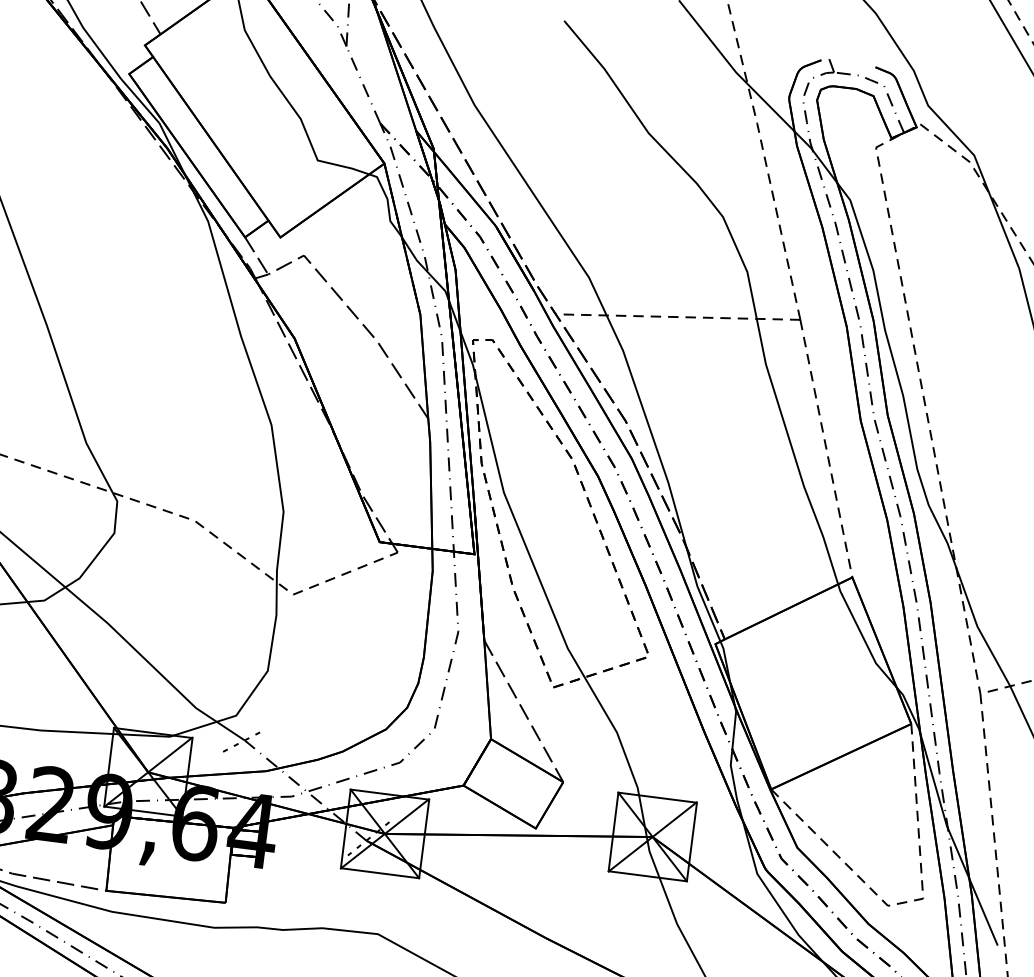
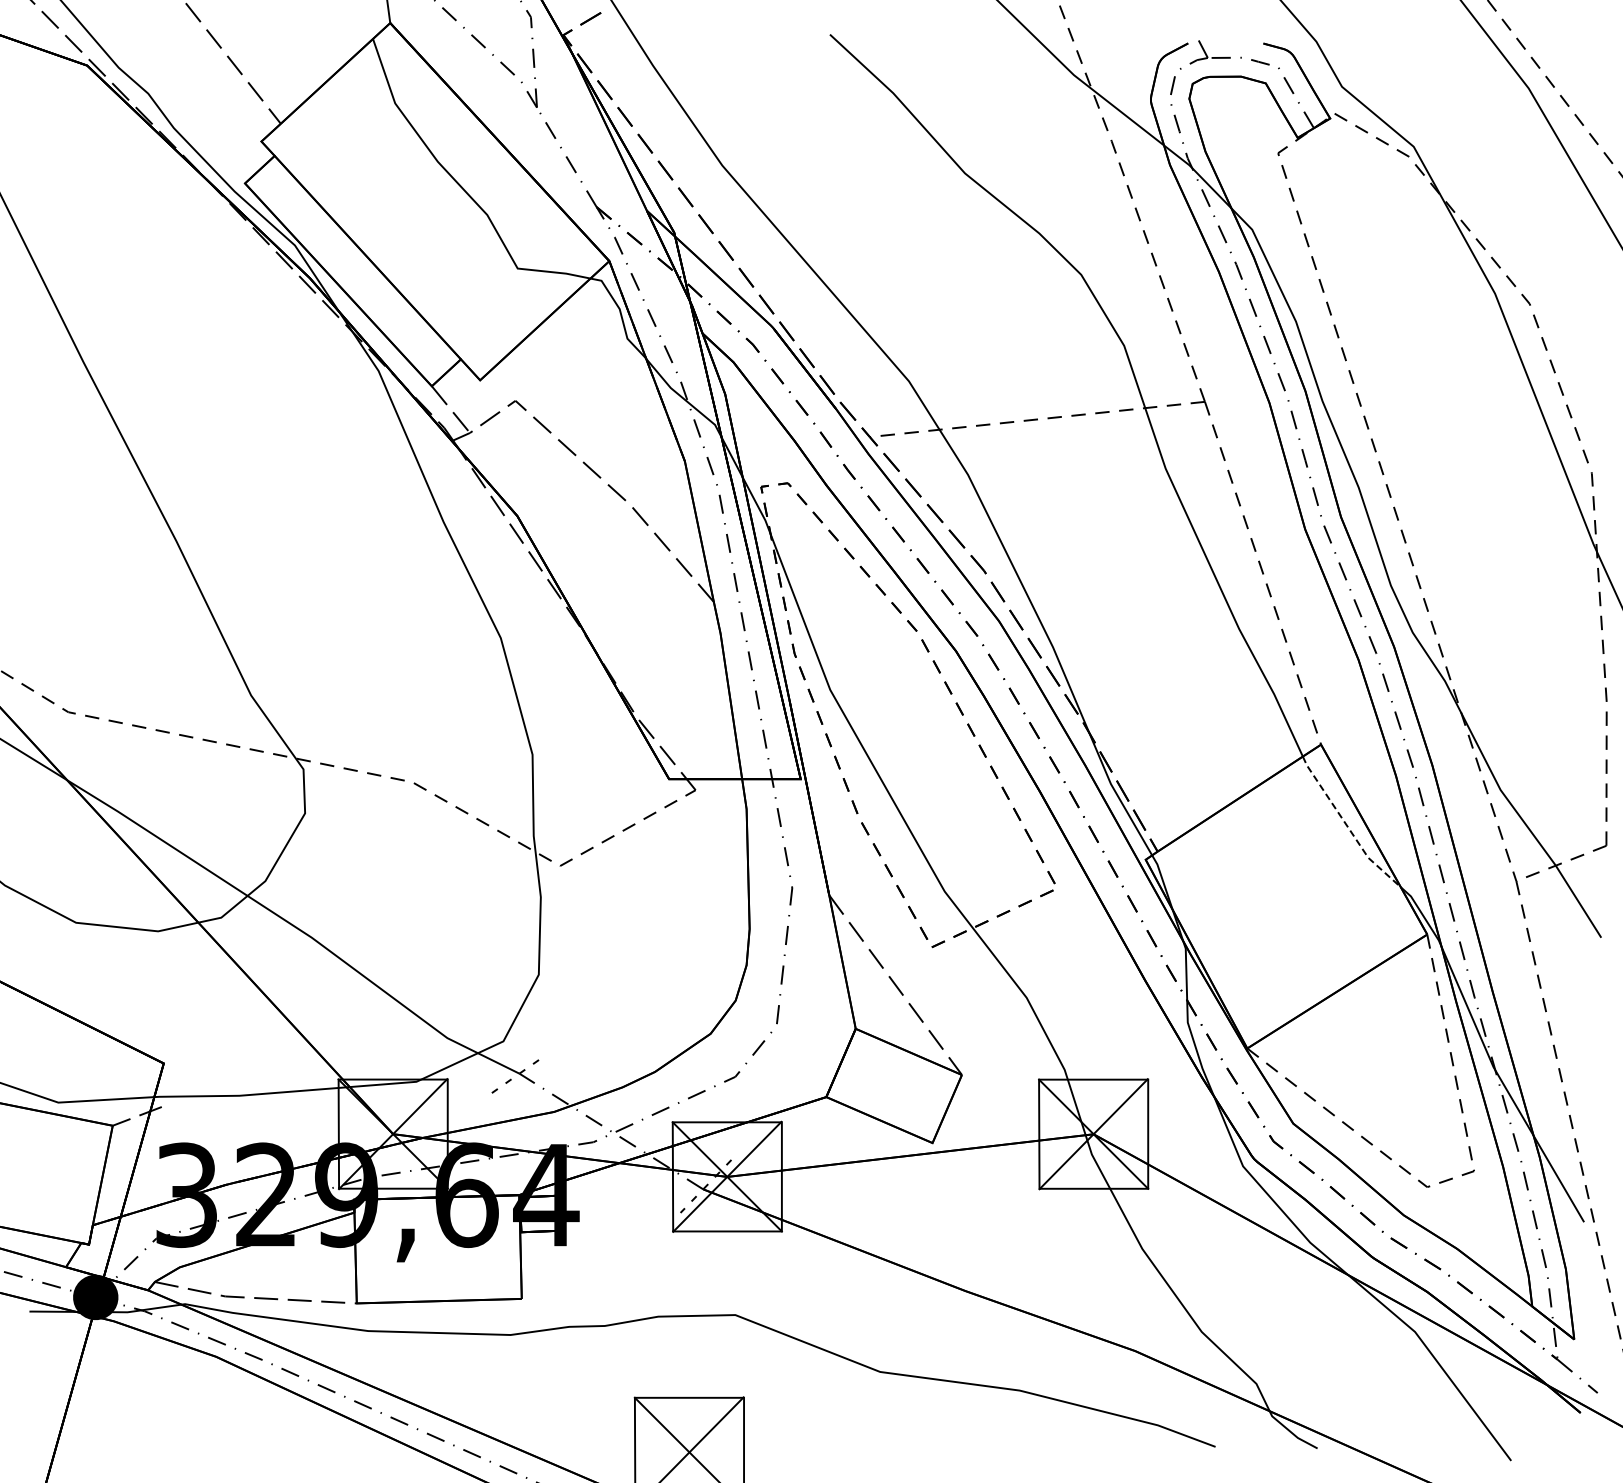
line: (863, 638) -> (1347, 826), solid -> dashed

